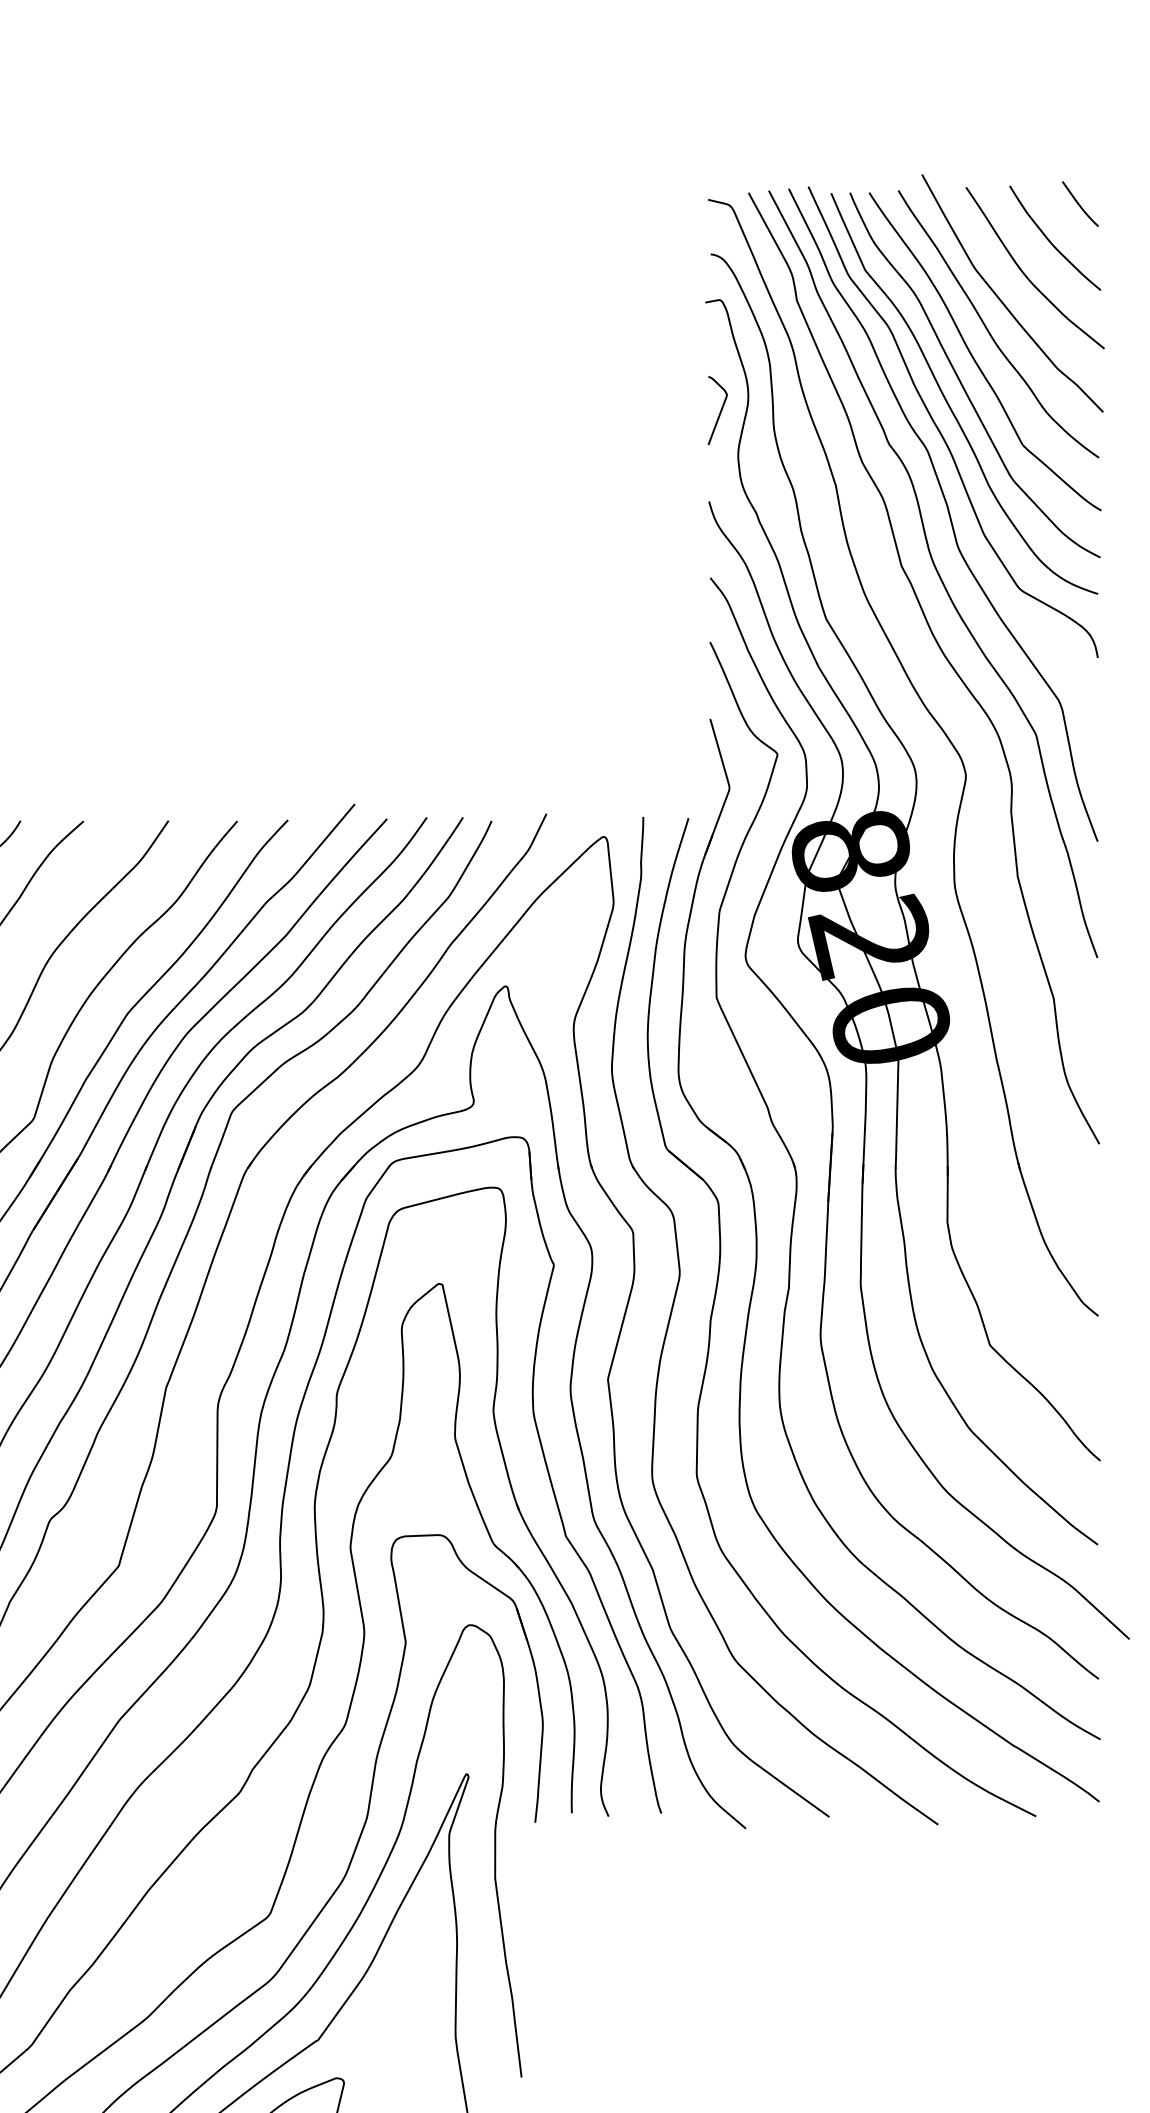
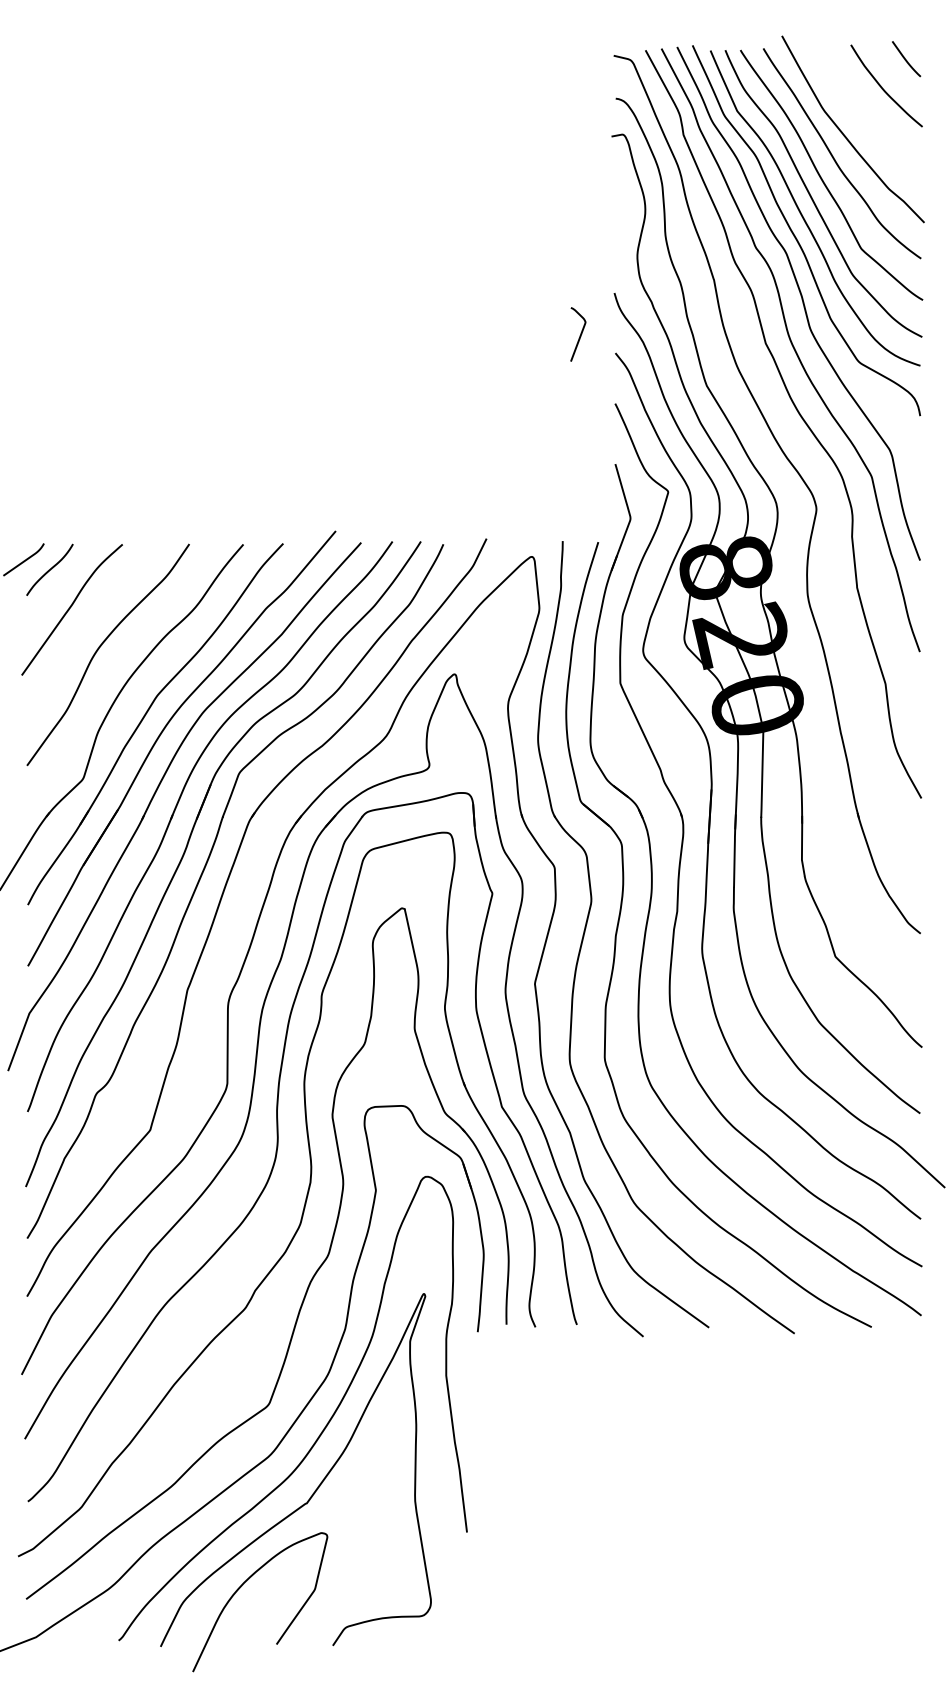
curve: (1026, 275) -> (864, 115), removed
curve: (719, 411) -> (579, 335), moved

